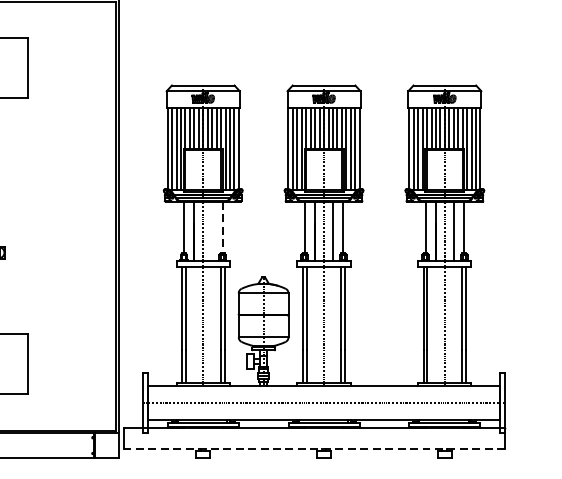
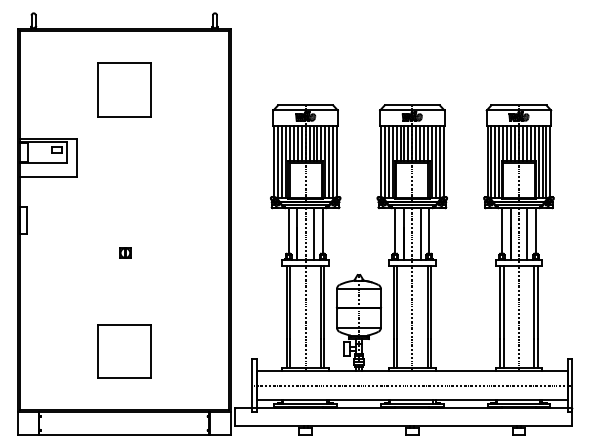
line: (222, 227) -> (322, 230), dashed -> solid
line: (212, 231) -> (313, 234), added
line: (314, 449) -> (403, 426), dashed -> solid

